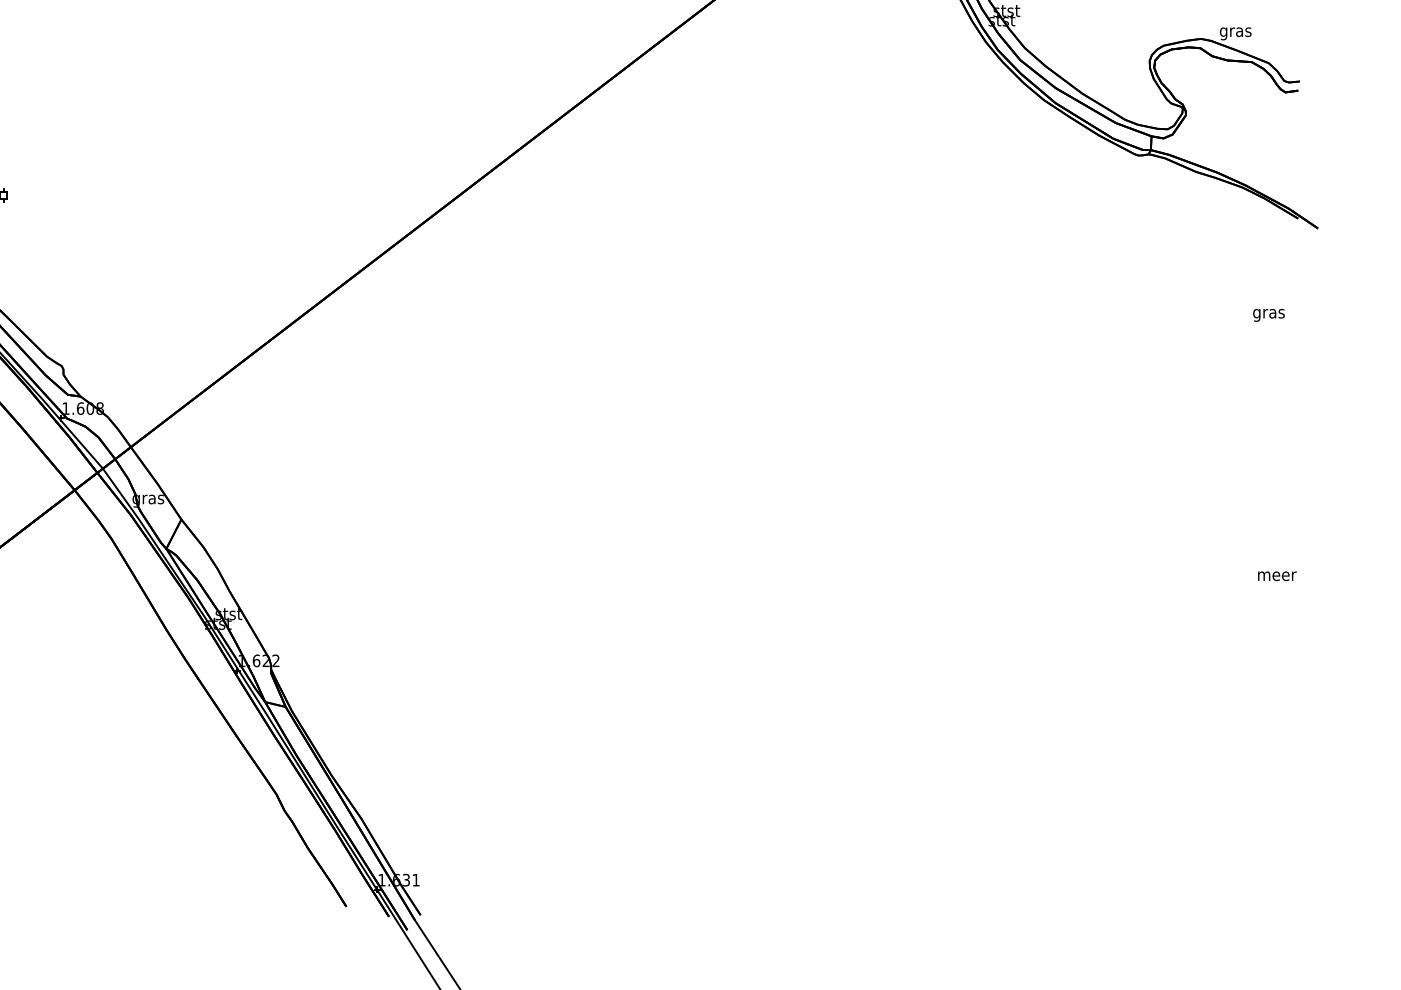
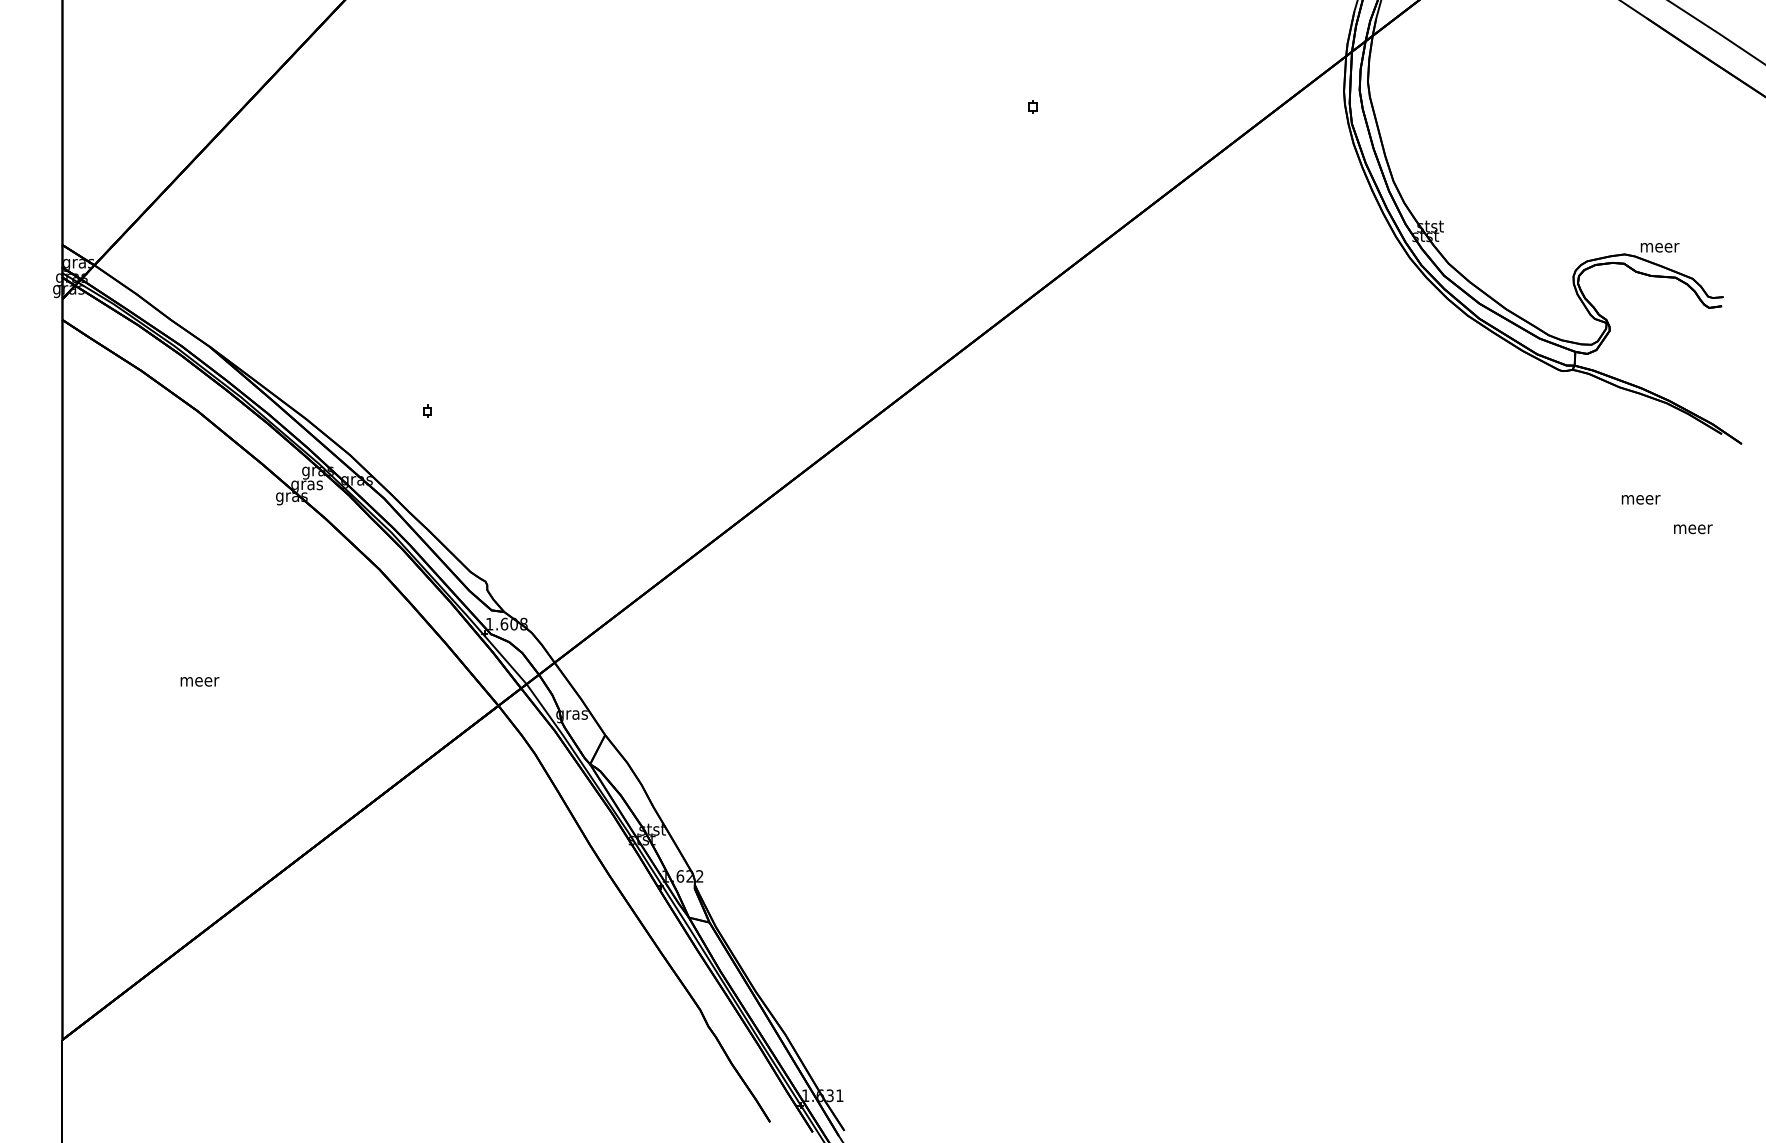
text: (1235, 33) -> (1659, 249), gras -> meer
text: (1269, 314) -> (1693, 530), gras -> meer
text: (1276, 575) -> (1640, 499), moved

